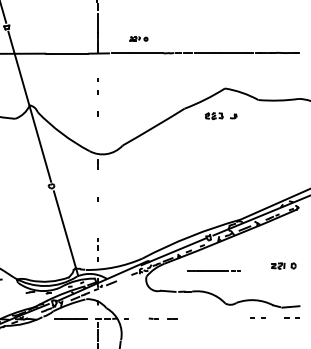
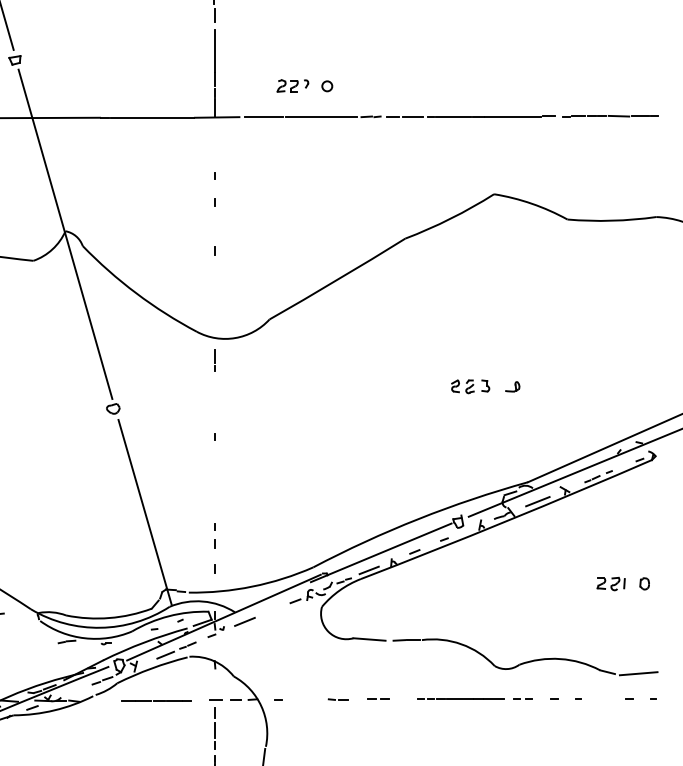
part: (138, 38) -> (304, 84), size x1.43
part: (220, 116) -> (484, 387), moved
line: (213, 270) -> (473, 699), moved

